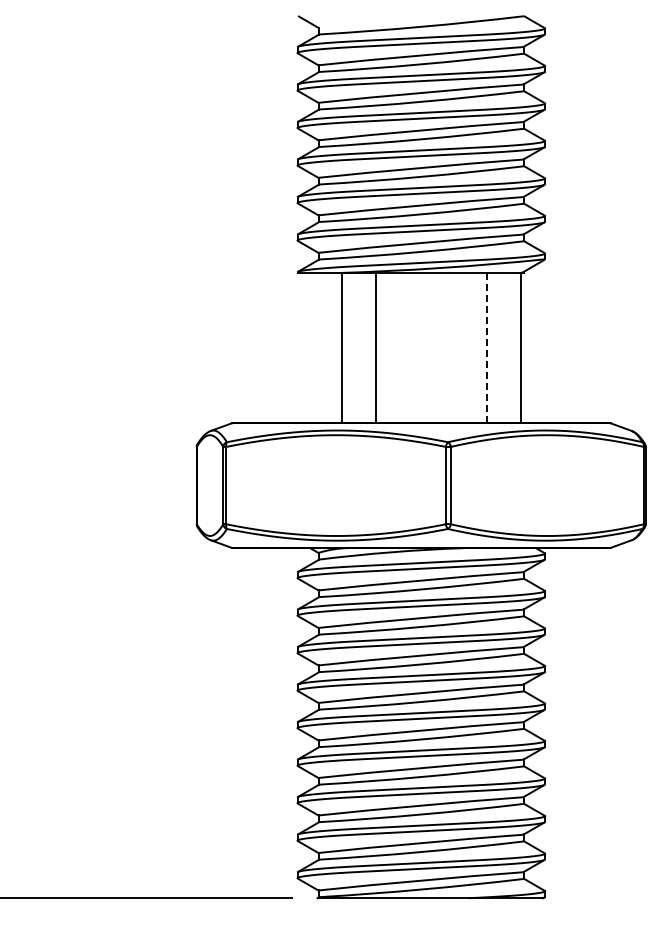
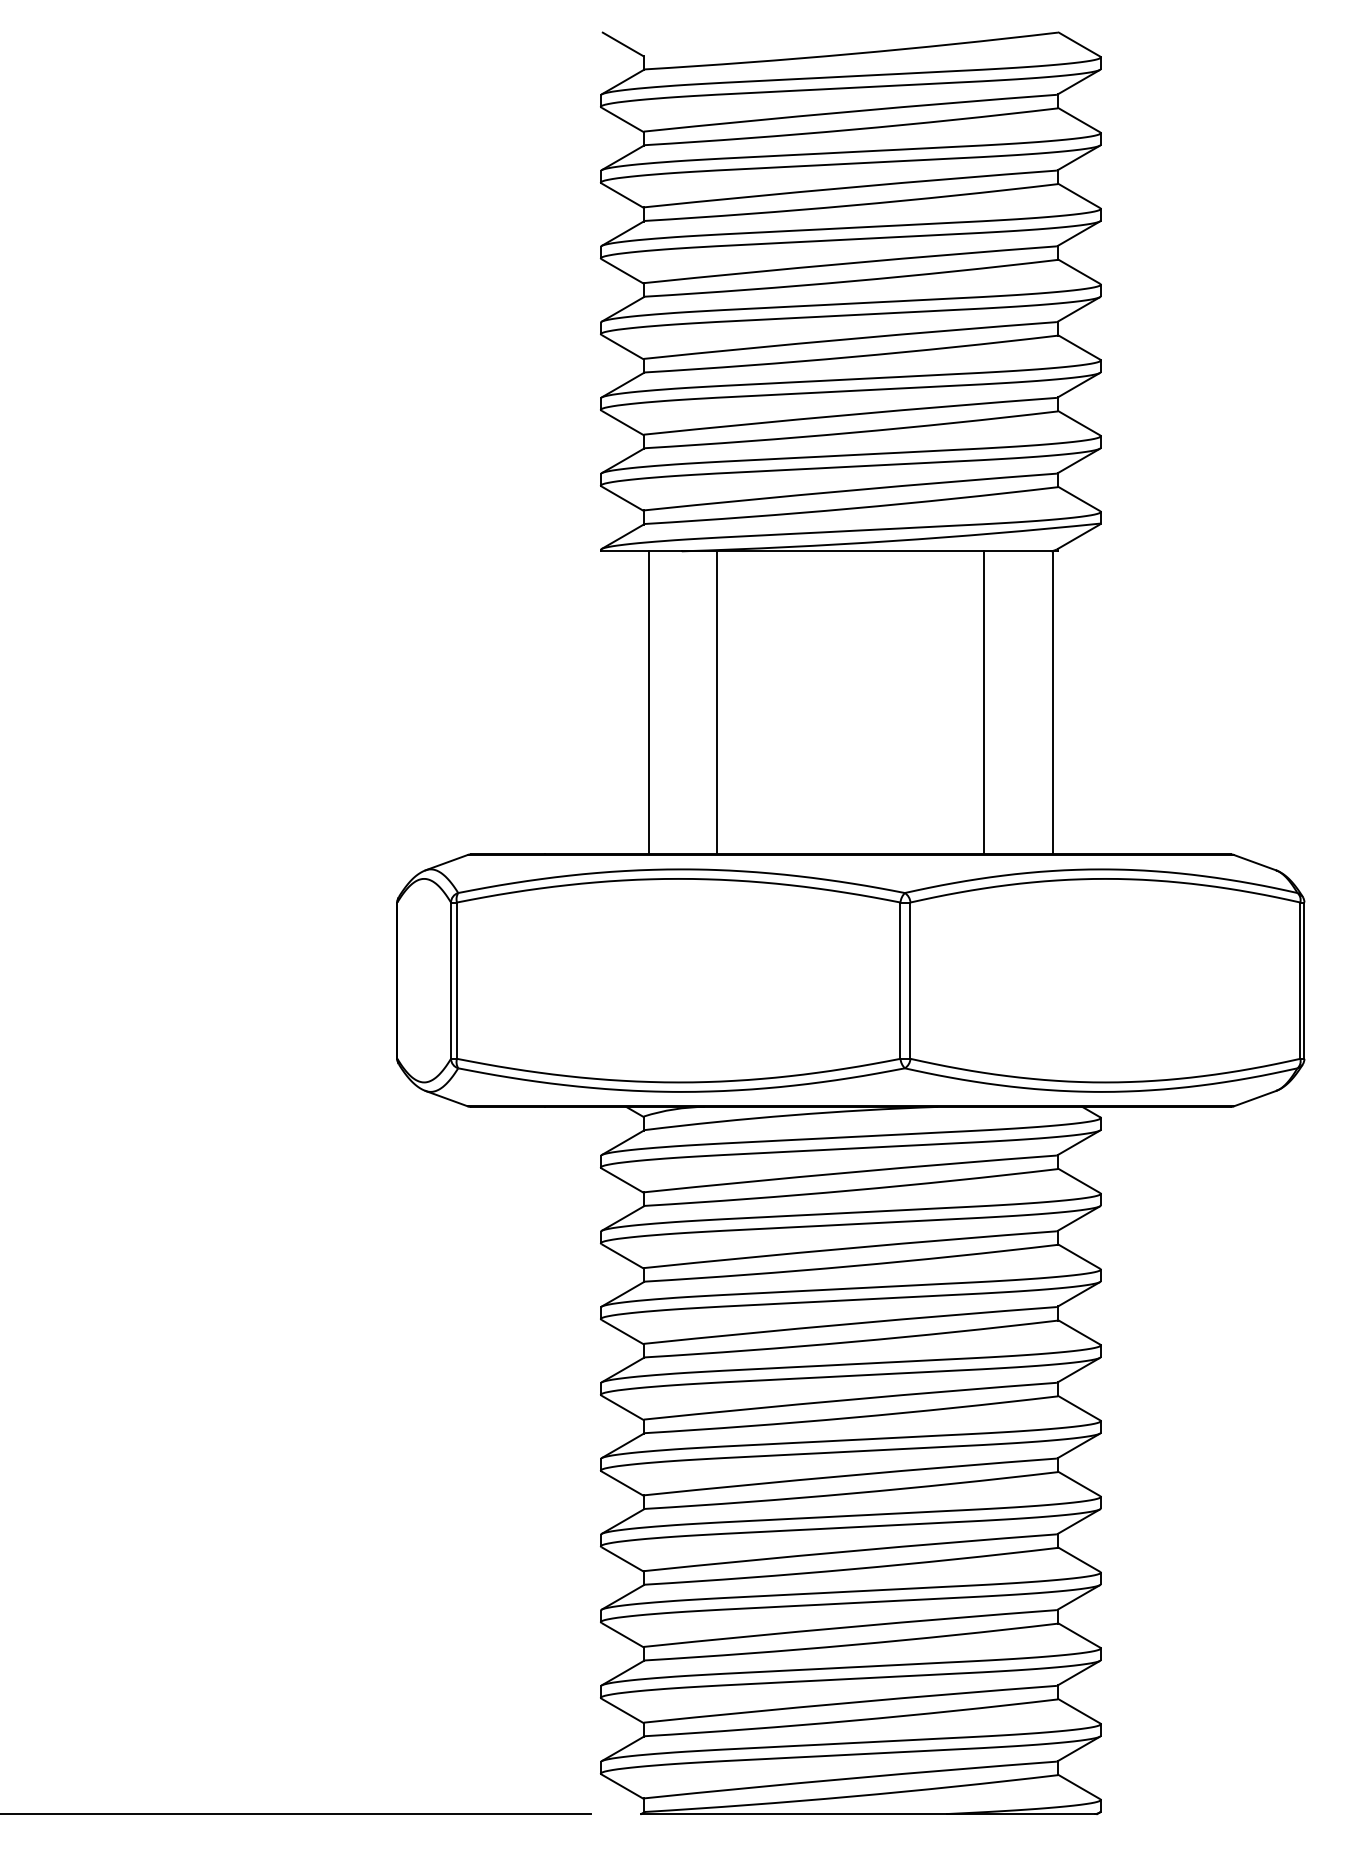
line: (342, 348) -> (649, 703), moved
line: (376, 348) -> (717, 703), moved
line: (487, 348) -> (984, 703), dashed -> solid

